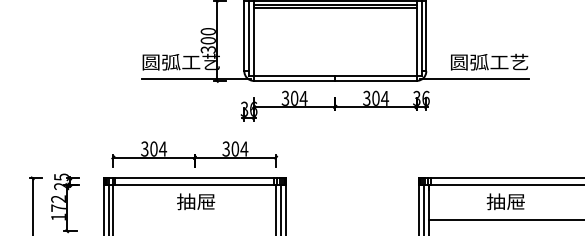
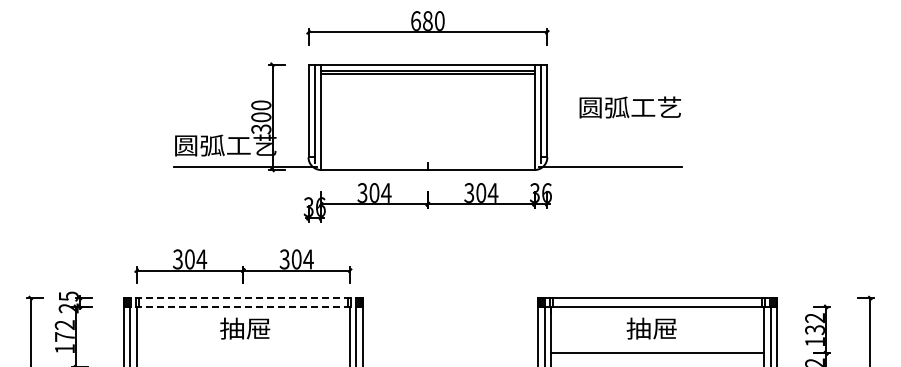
text: (488, 62) -> (629, 107), moved
line: (335, 75) -> (427, 162), removed
line: (194, 178) -> (243, 298), solid -> dashed
line: (194, 184) -> (243, 306), solid -> dashed

